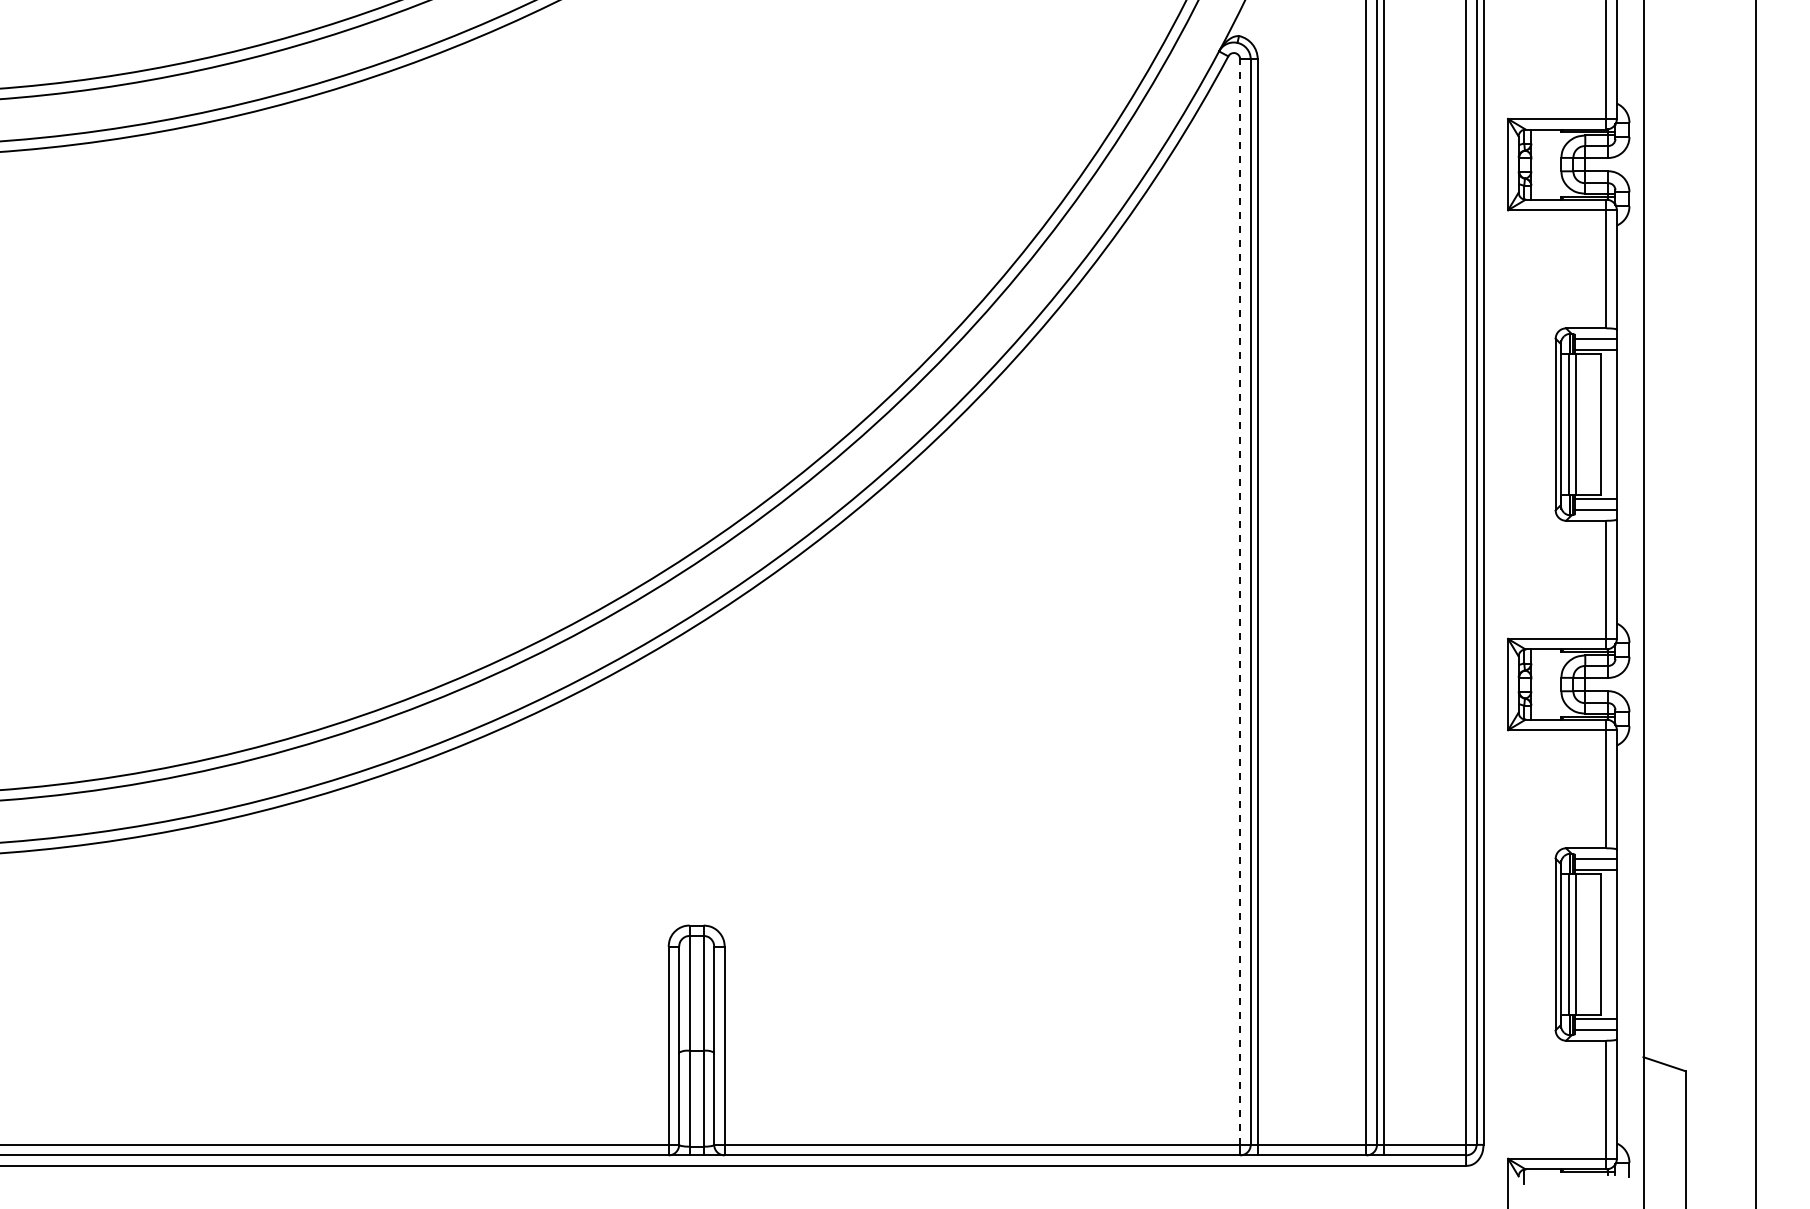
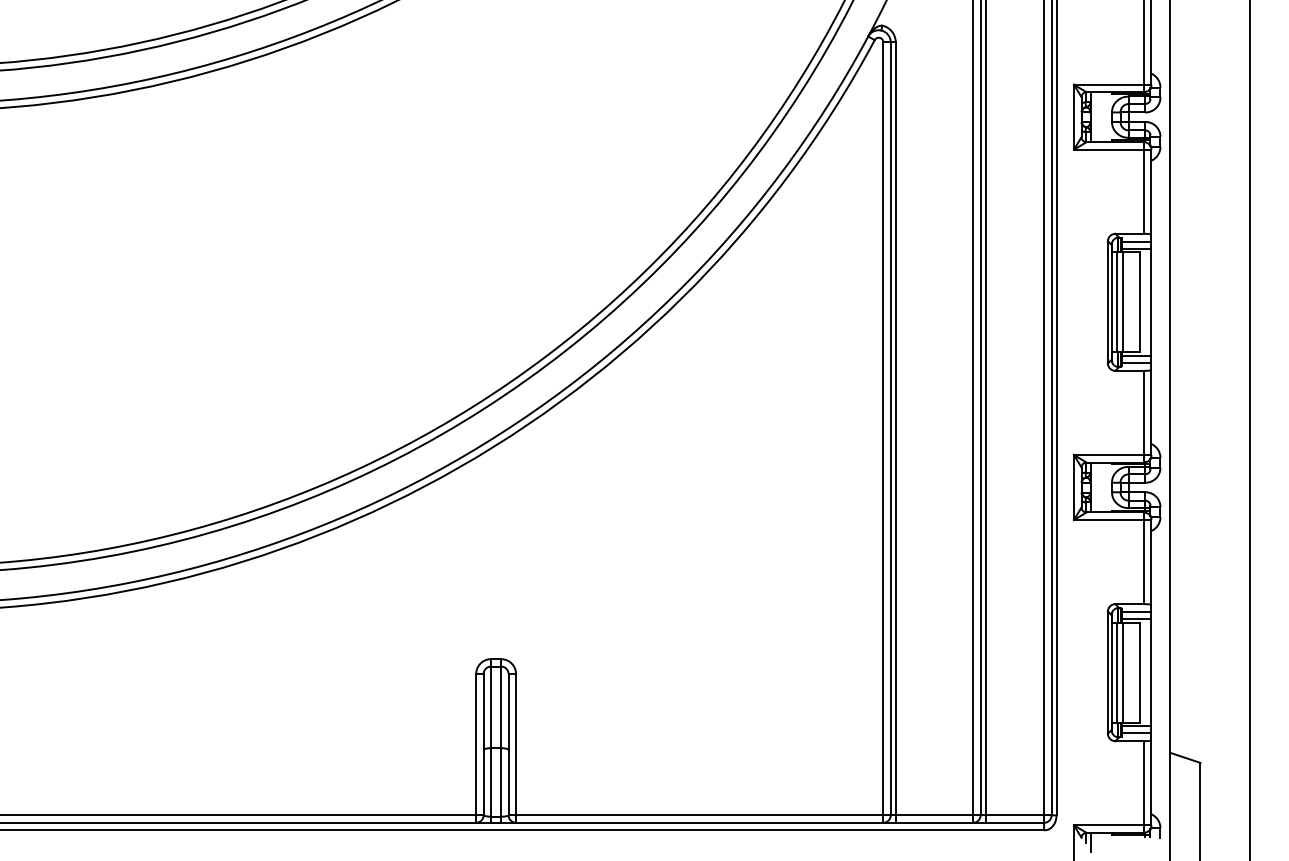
line: (1240, 602) -> (883, 429), dashed -> solid
line: (1531, 1182) -> (1090, 842), added

